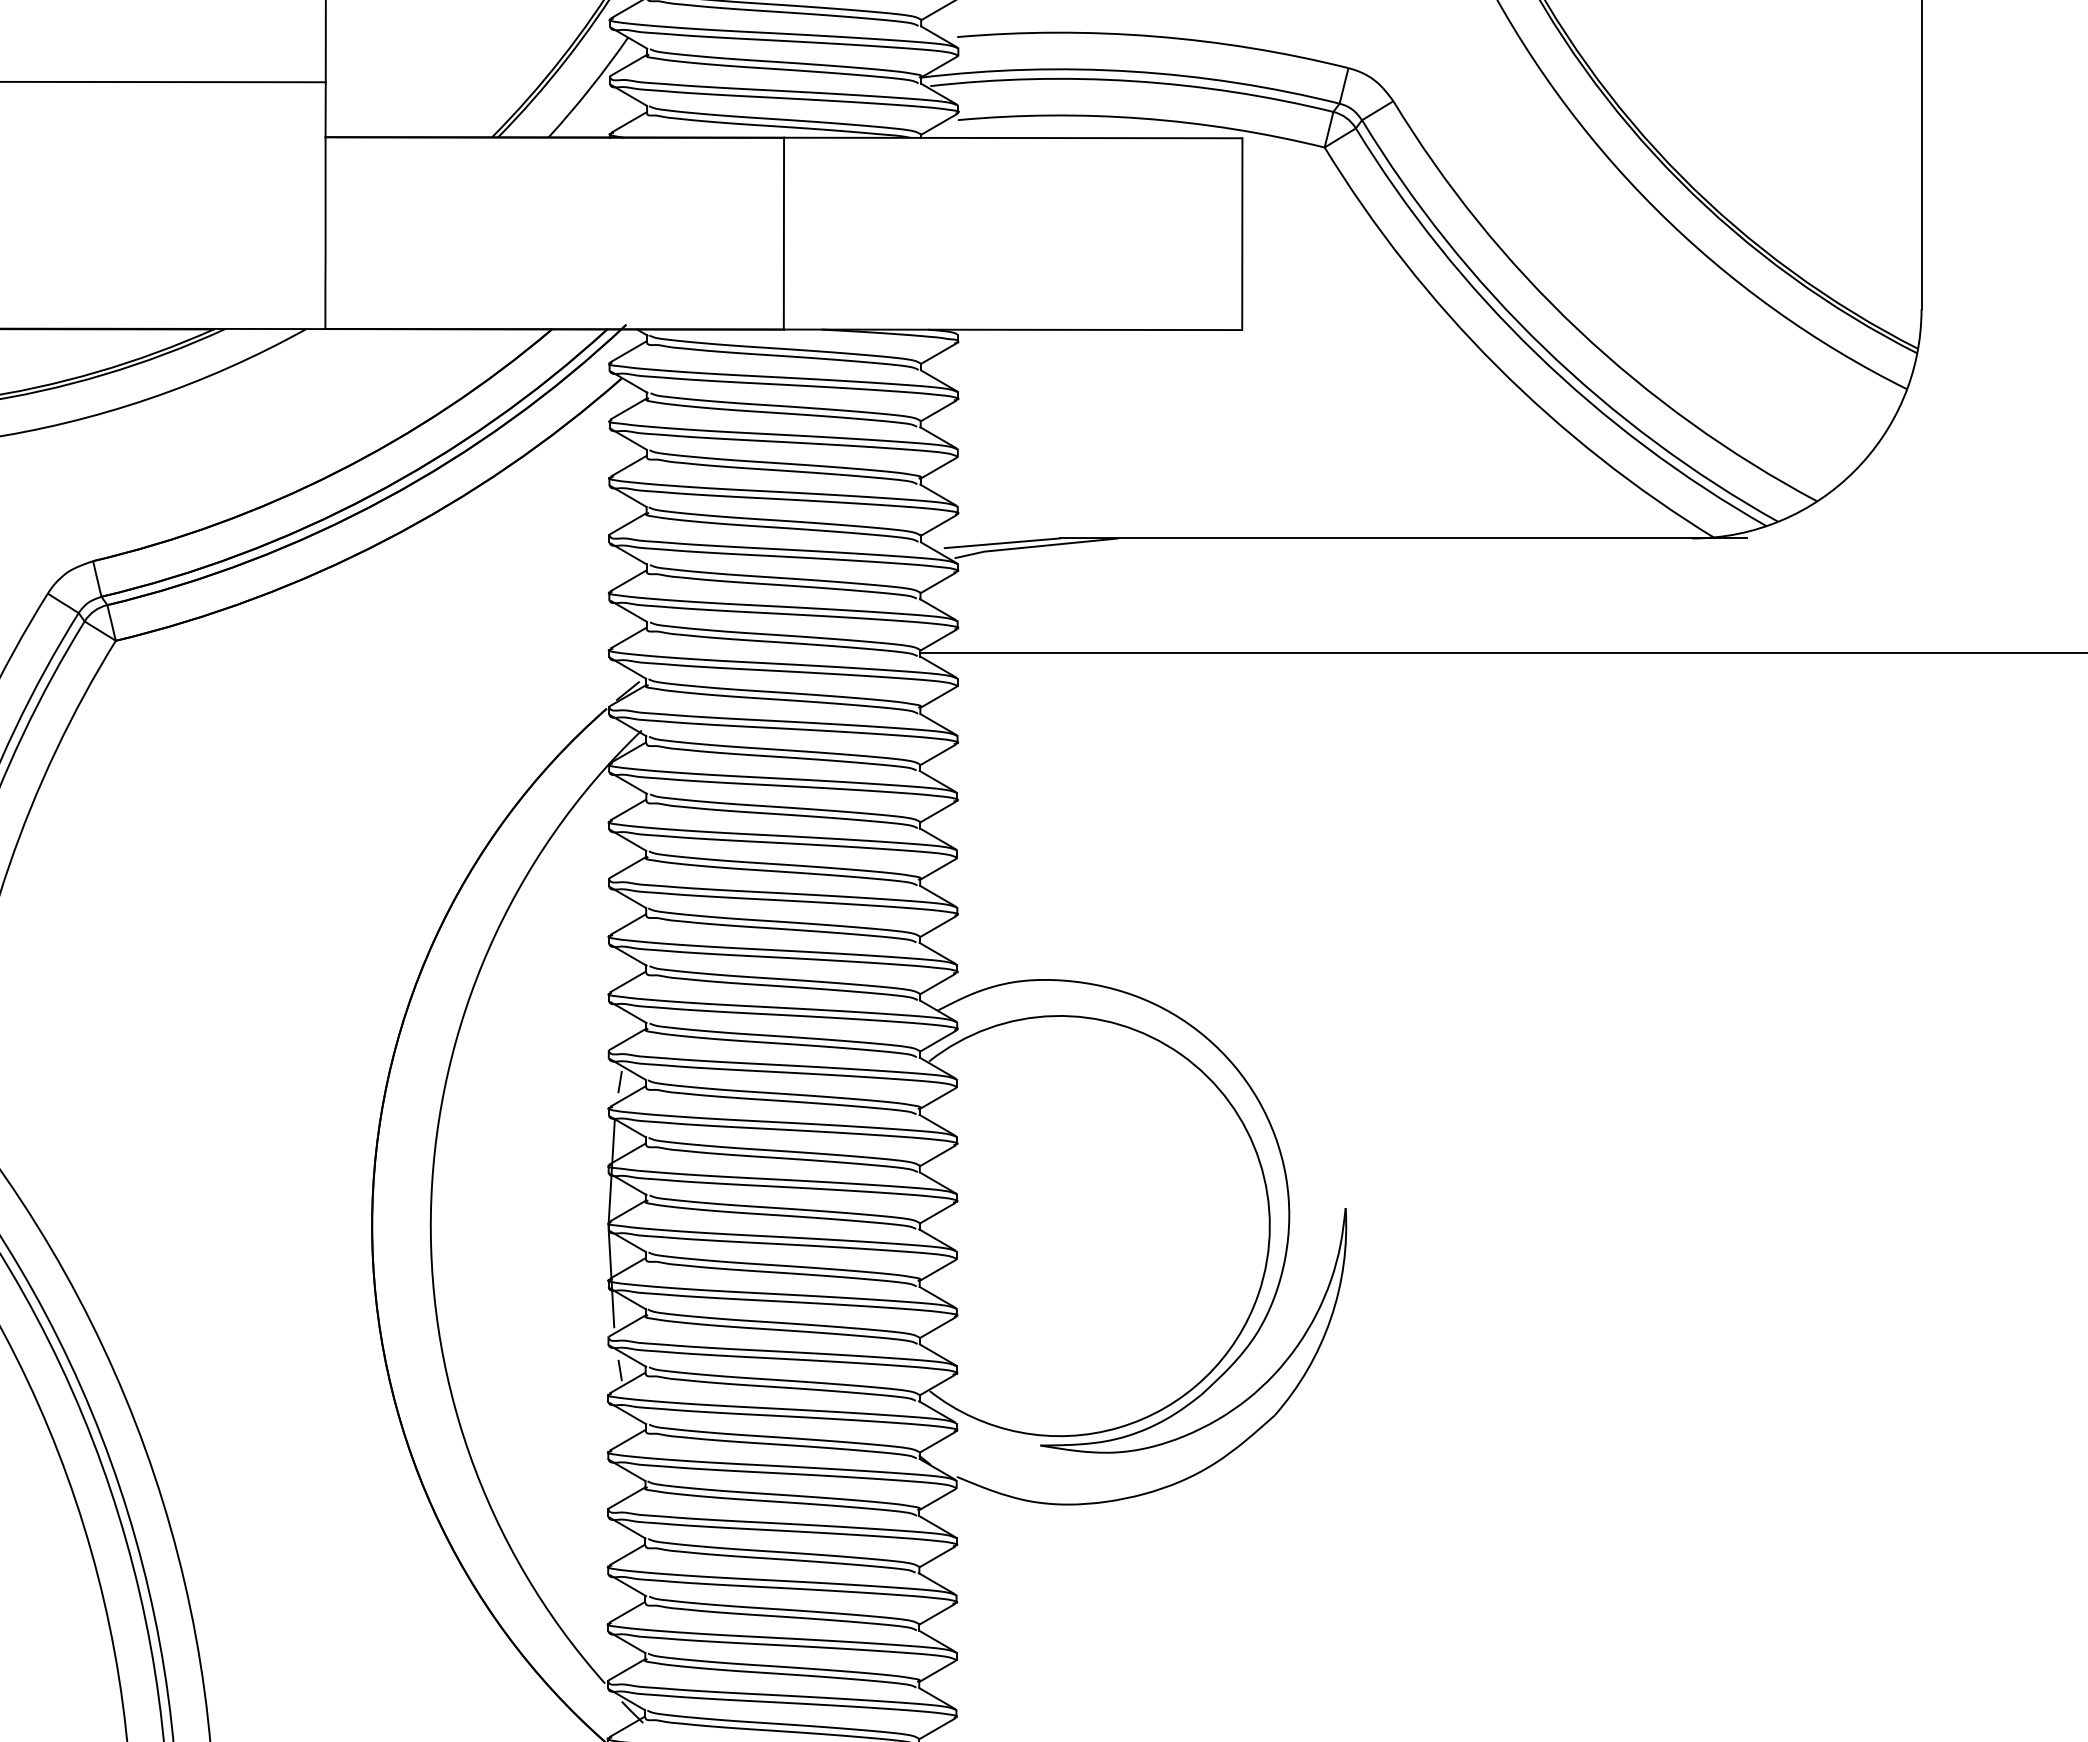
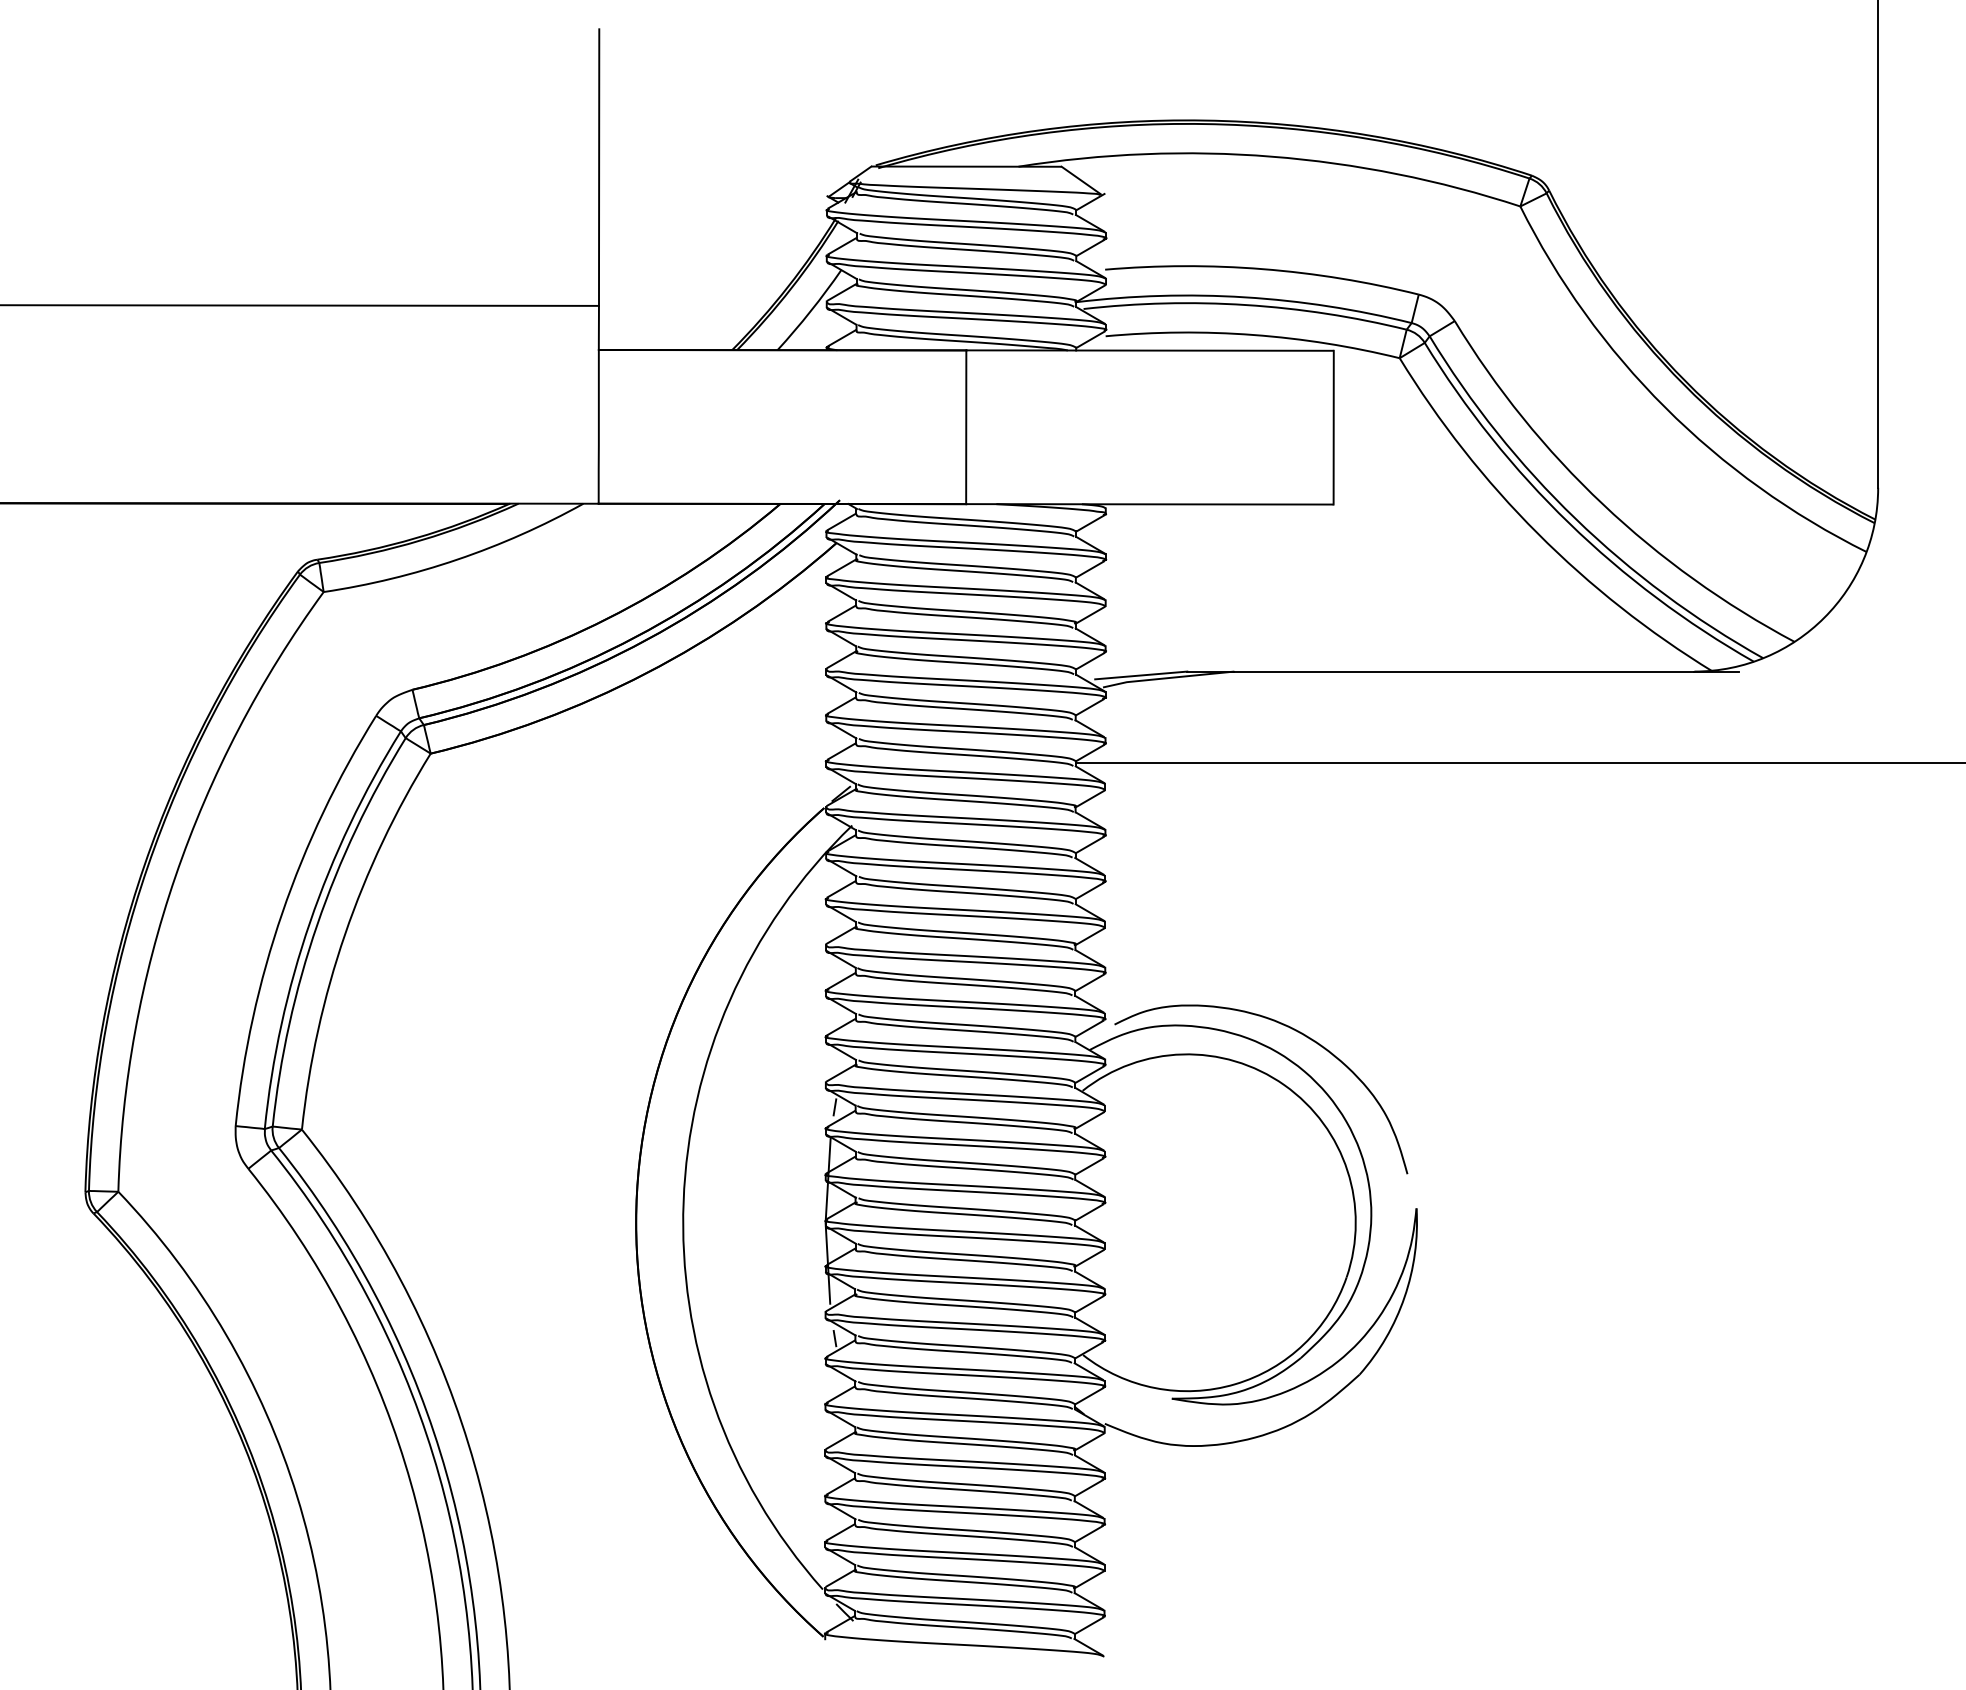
curve: (1189, 984) -> (1291, 1029), added

